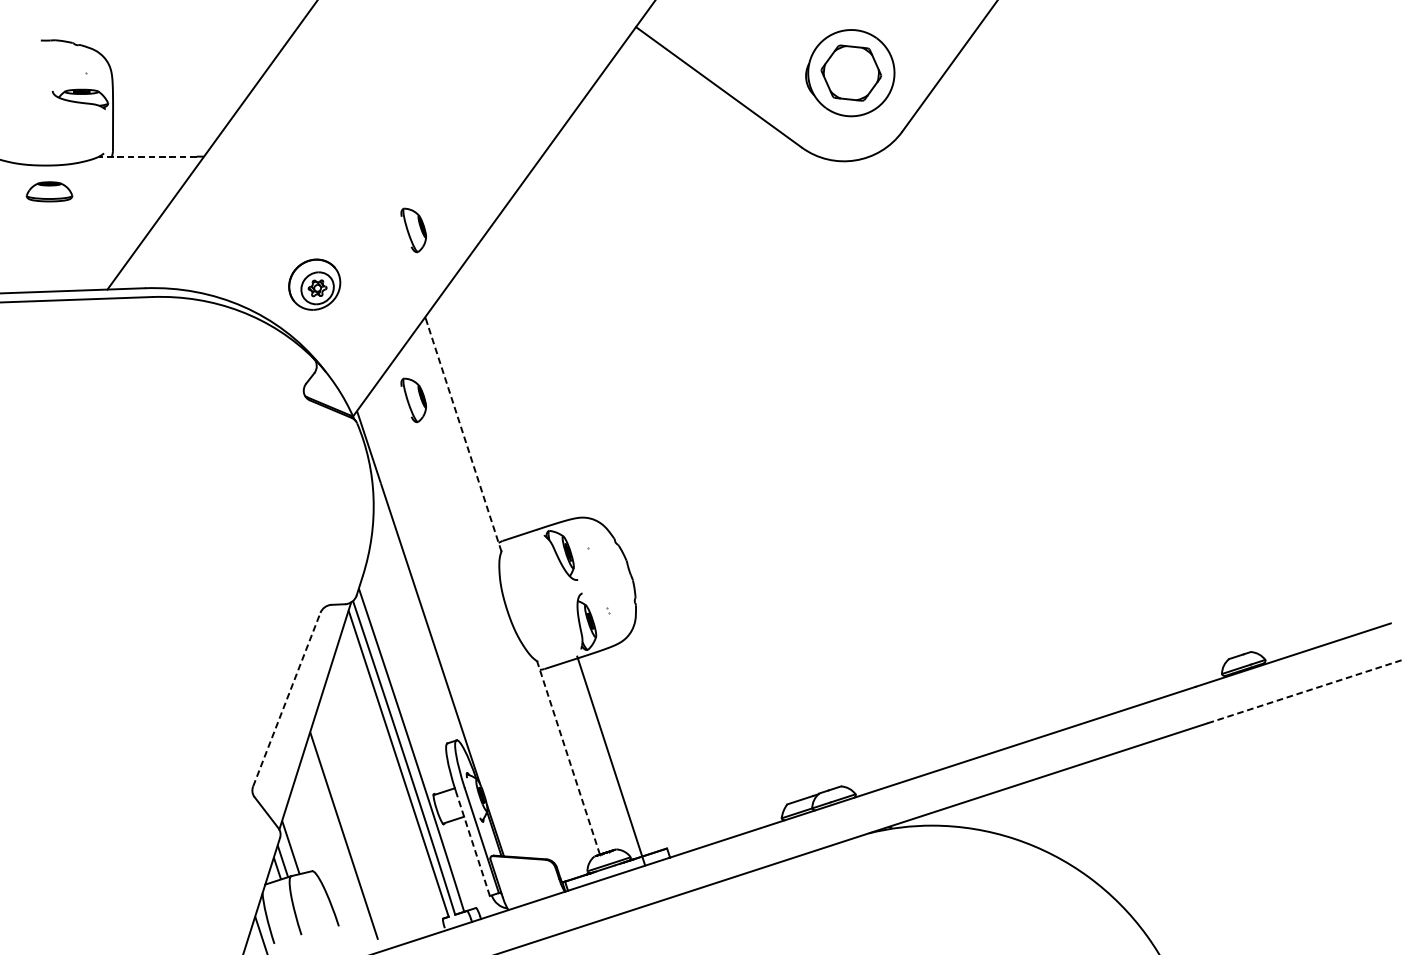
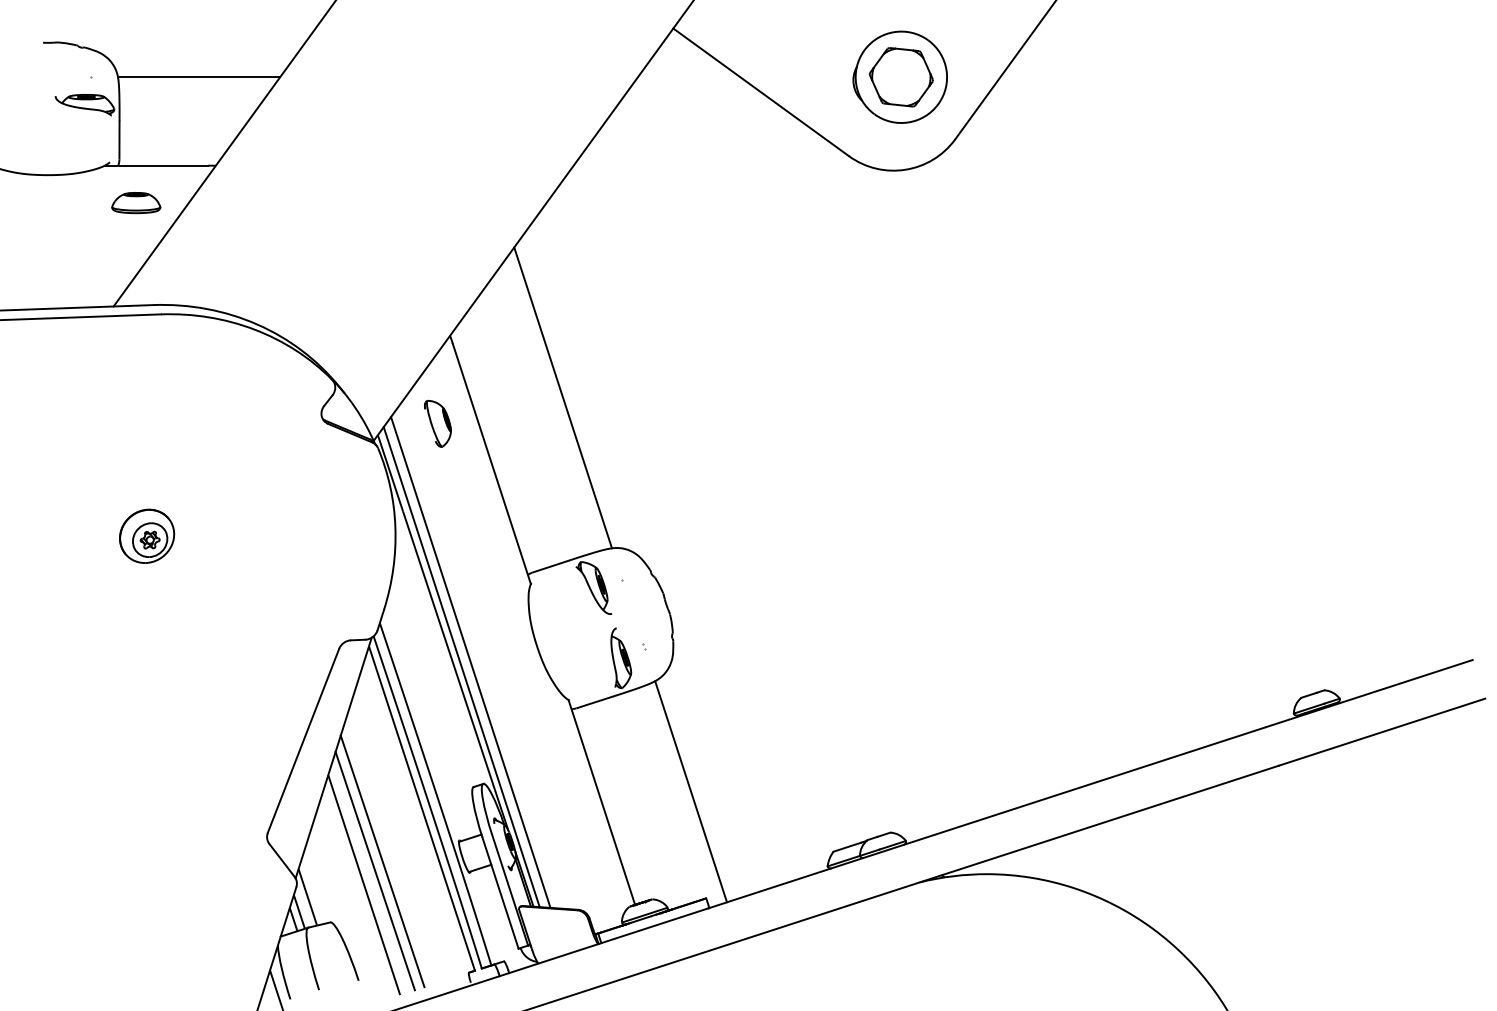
line: (188, 73) -> (199, 77), added
line: (147, 156) -> (156, 165), dashed -> solid
part: (49, 192) -> (136, 203), moved
part: (413, 230) -> (437, 243), removed
part: (315, 283) -> (147, 535), moved
line: (531, 375) -> (562, 397), added
line: (464, 437) -> (491, 463), dashed -> solid
line: (444, 625) -> (470, 662), added
line: (435, 630) -> (461, 667), added
line: (1304, 691) -> (1381, 732), dashed -> solid
line: (286, 699) -> (303, 740), dashed -> solid
line: (568, 757) -> (601, 802), dashed -> solid
line: (611, 760) -> (691, 791), moved
line: (361, 813) -> (382, 861), added
line: (353, 822) -> (374, 870), added
line: (472, 842) -> (500, 892), dashed -> solid

